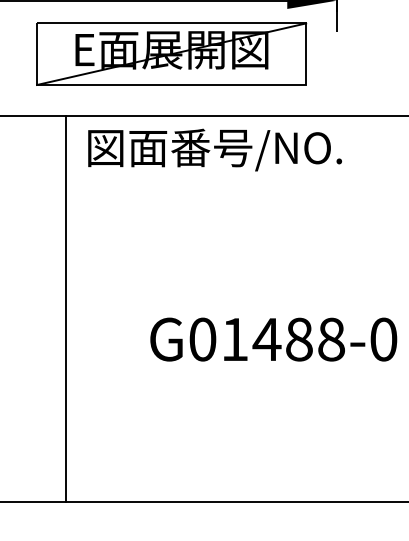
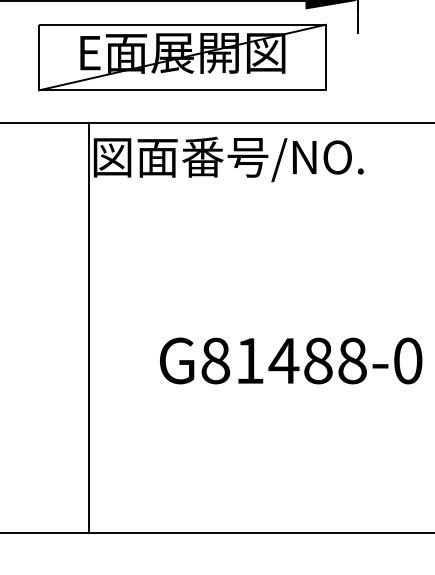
line: (65, 309) -> (88, 328), moved
text: (202, 339) -> (215, 360), G01488-0 -> G81488-0

